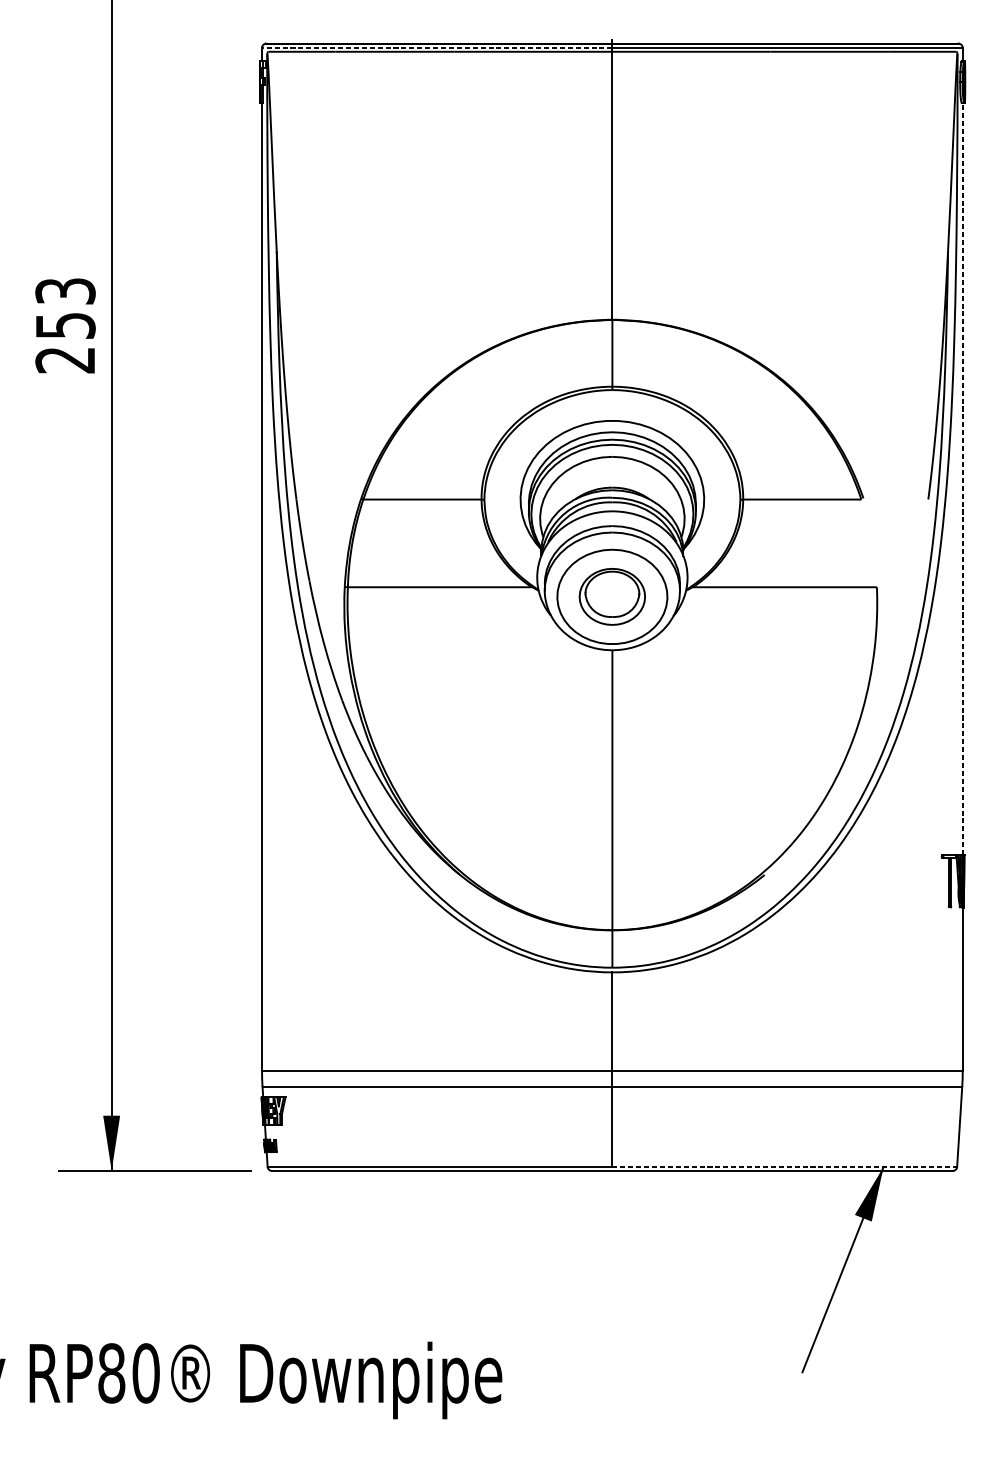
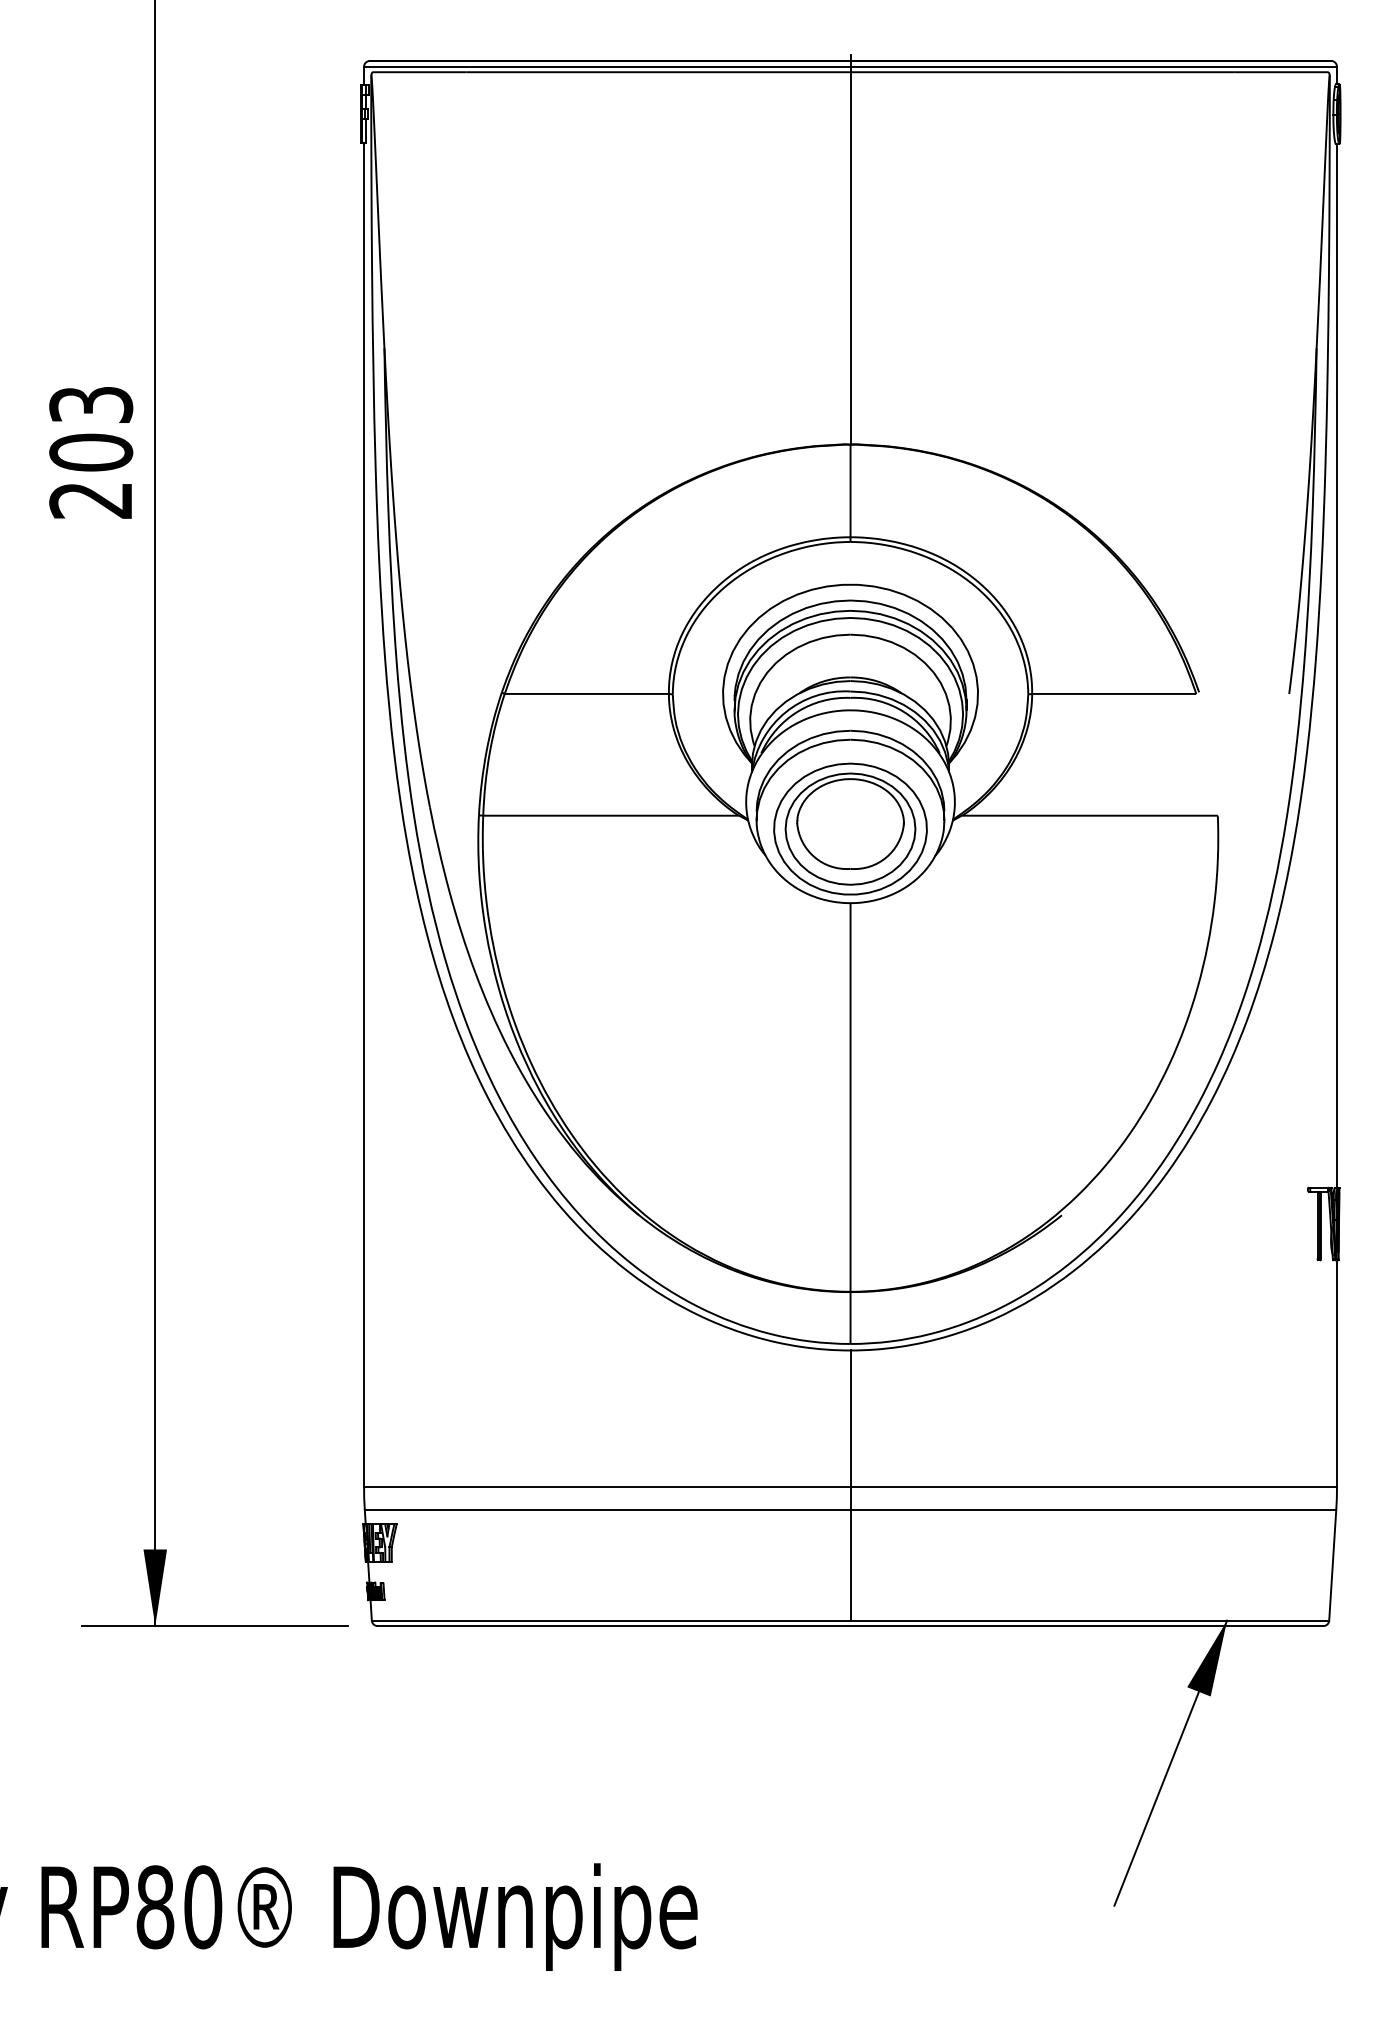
line: (436, 47) -> (606, 66), dashed -> solid
text: (65, 325) -> (91, 452), 253 -> 203
line: (962, 479) -> (1336, 665), dashed -> solid
part: (612, 596) -> (850, 828), size x1.43
line: (785, 1166) -> (1090, 1620), dashed -> solid

